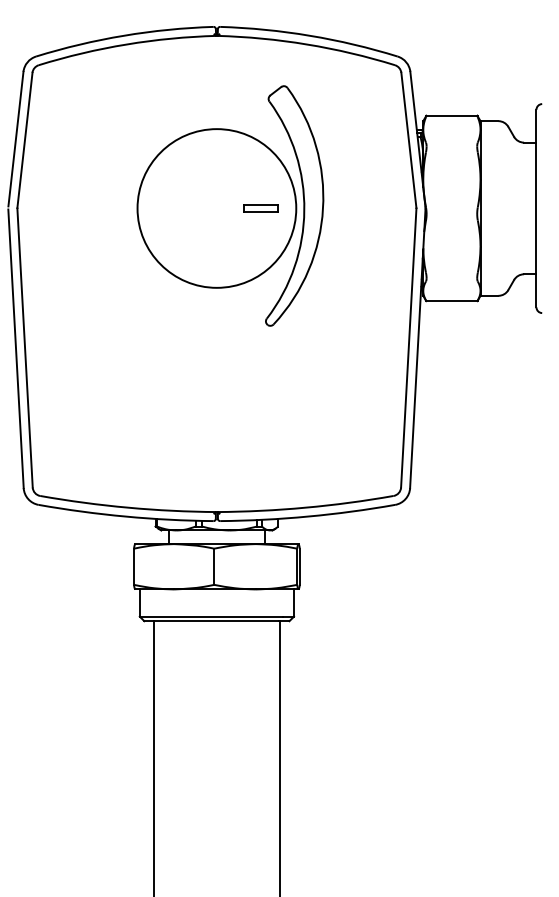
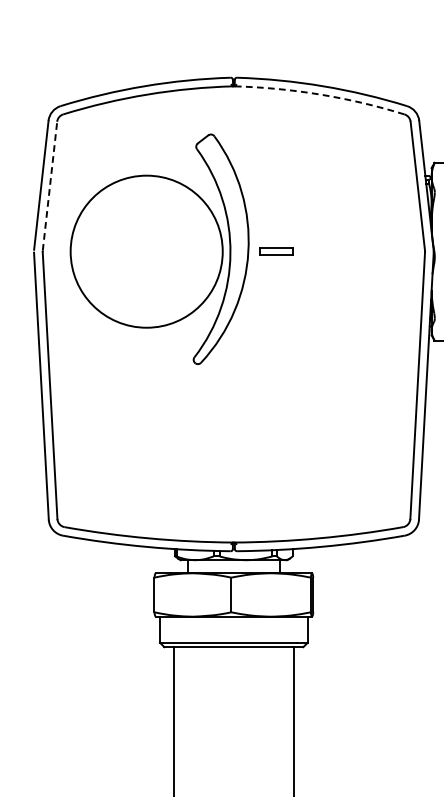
arc: (307, 44) -> (320, 94), solid -> dashed
line: (24, 140) -> (49, 186), solid -> dashed
part: (230, 205) -> (159, 248), moved

